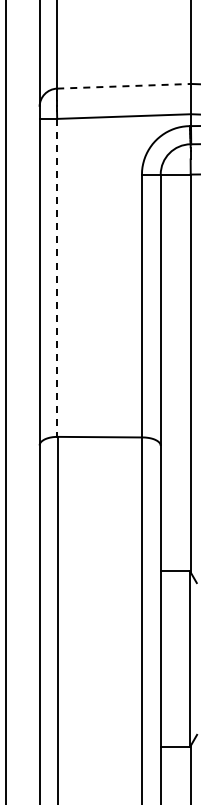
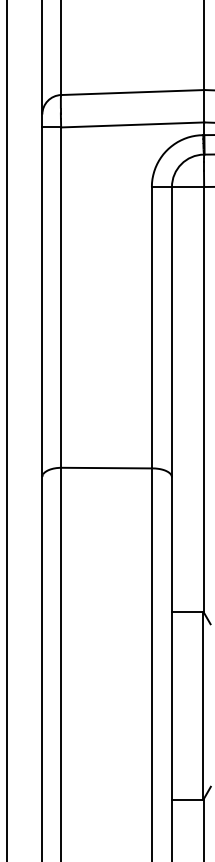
line: (124, 86) -> (133, 92), dashed -> solid
line: (57, 277) -> (61, 297), dashed -> solid

